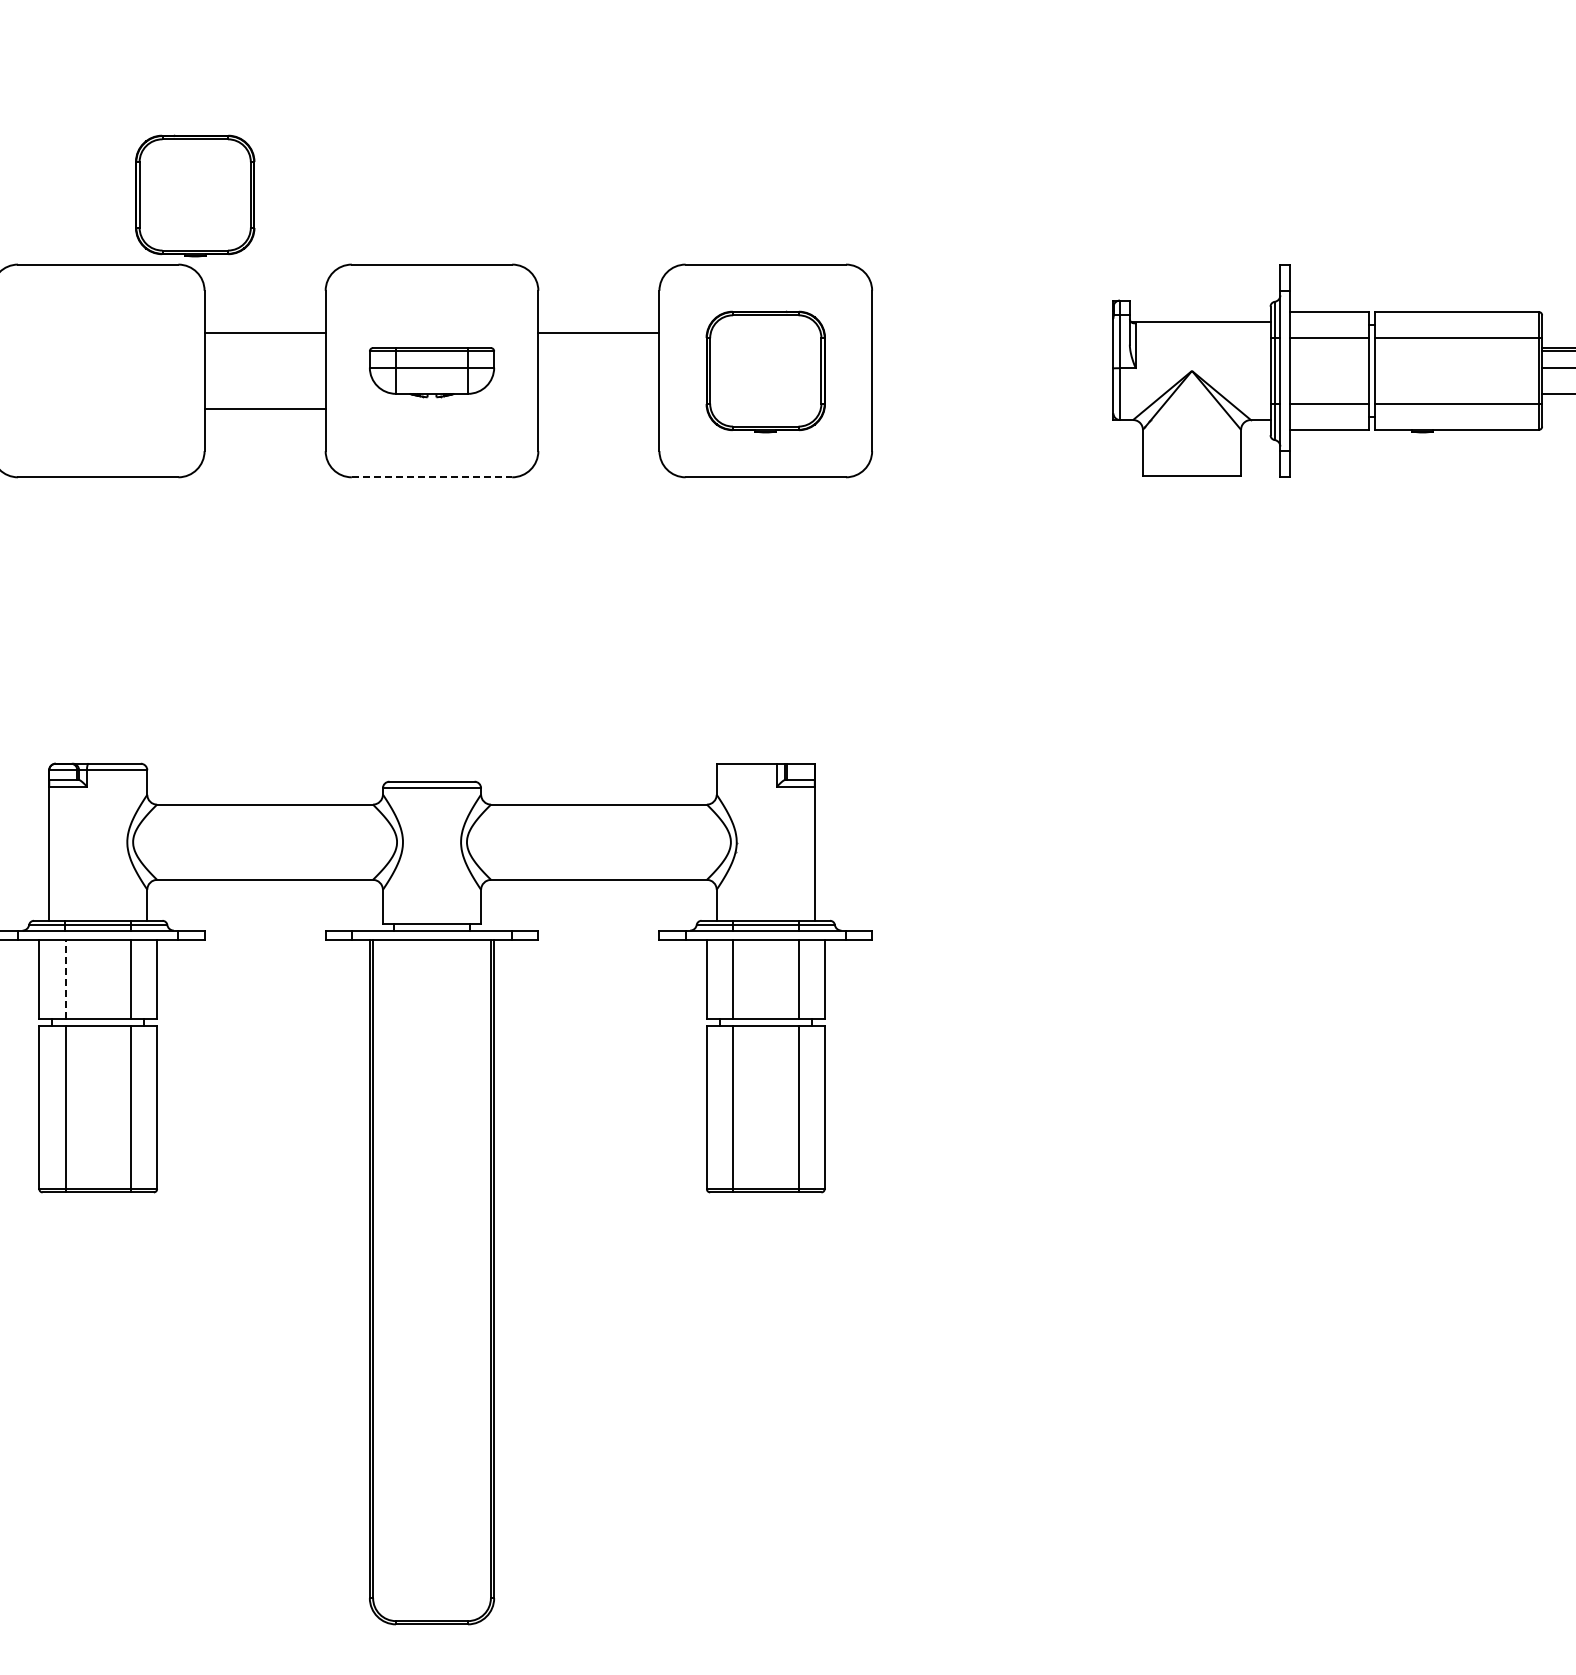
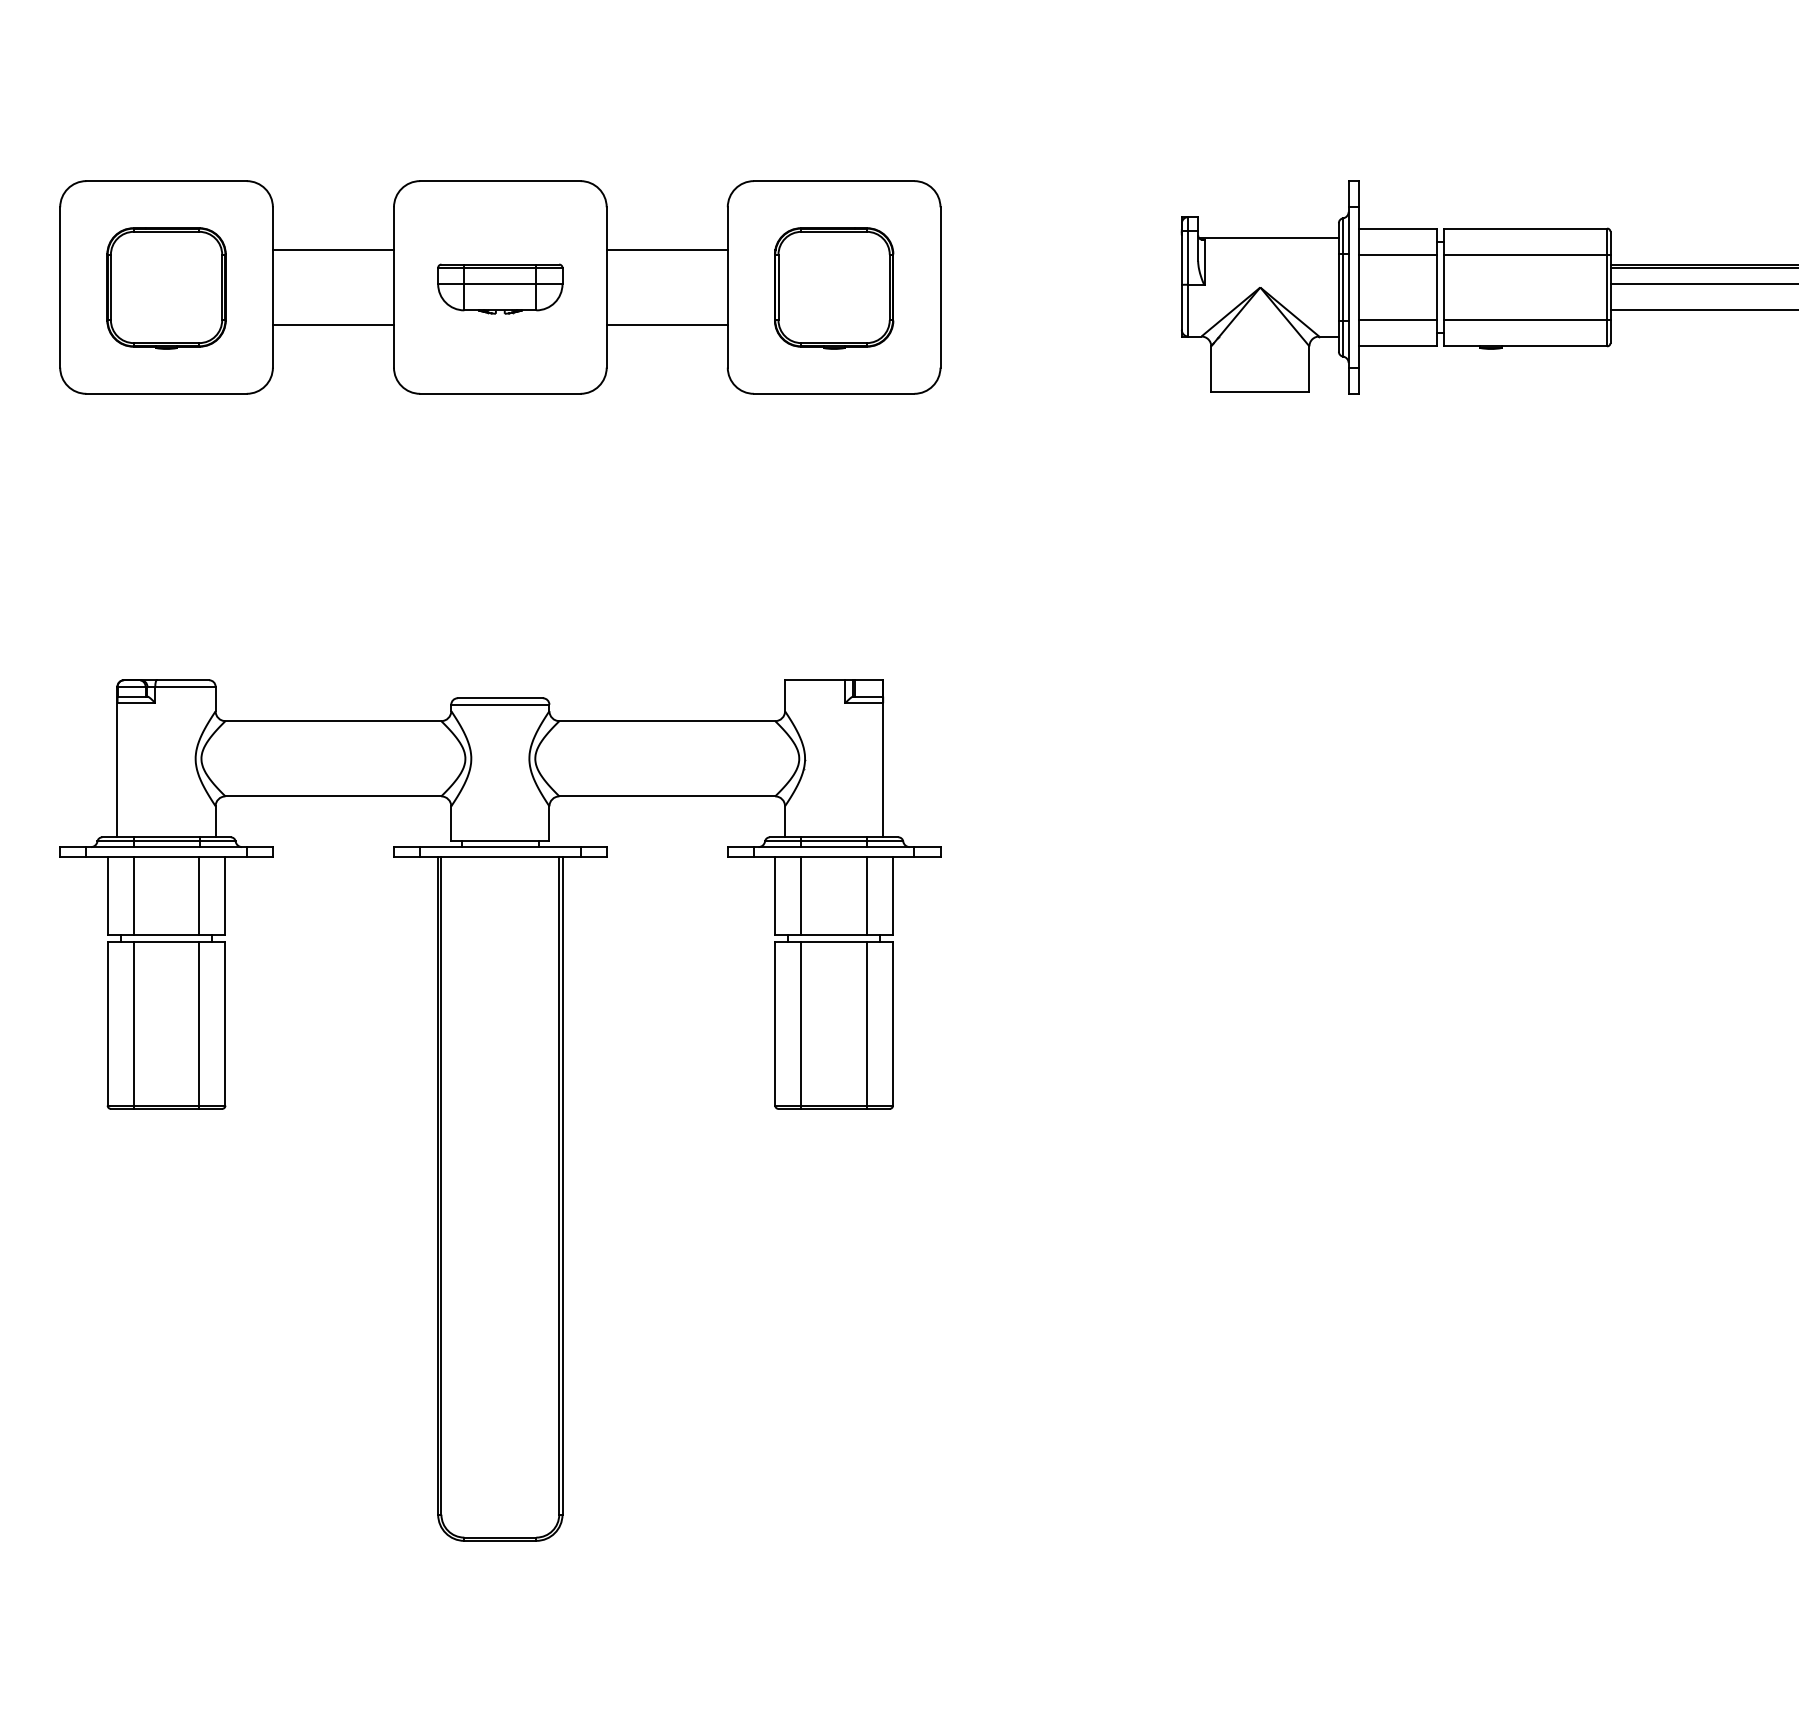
part: (195, 195) -> (166, 288), moved
line: (598, 408) -> (666, 325), added
line: (432, 476) -> (500, 393), dashed -> solid
line: (65, 978) -> (133, 895), dashed -> solid

